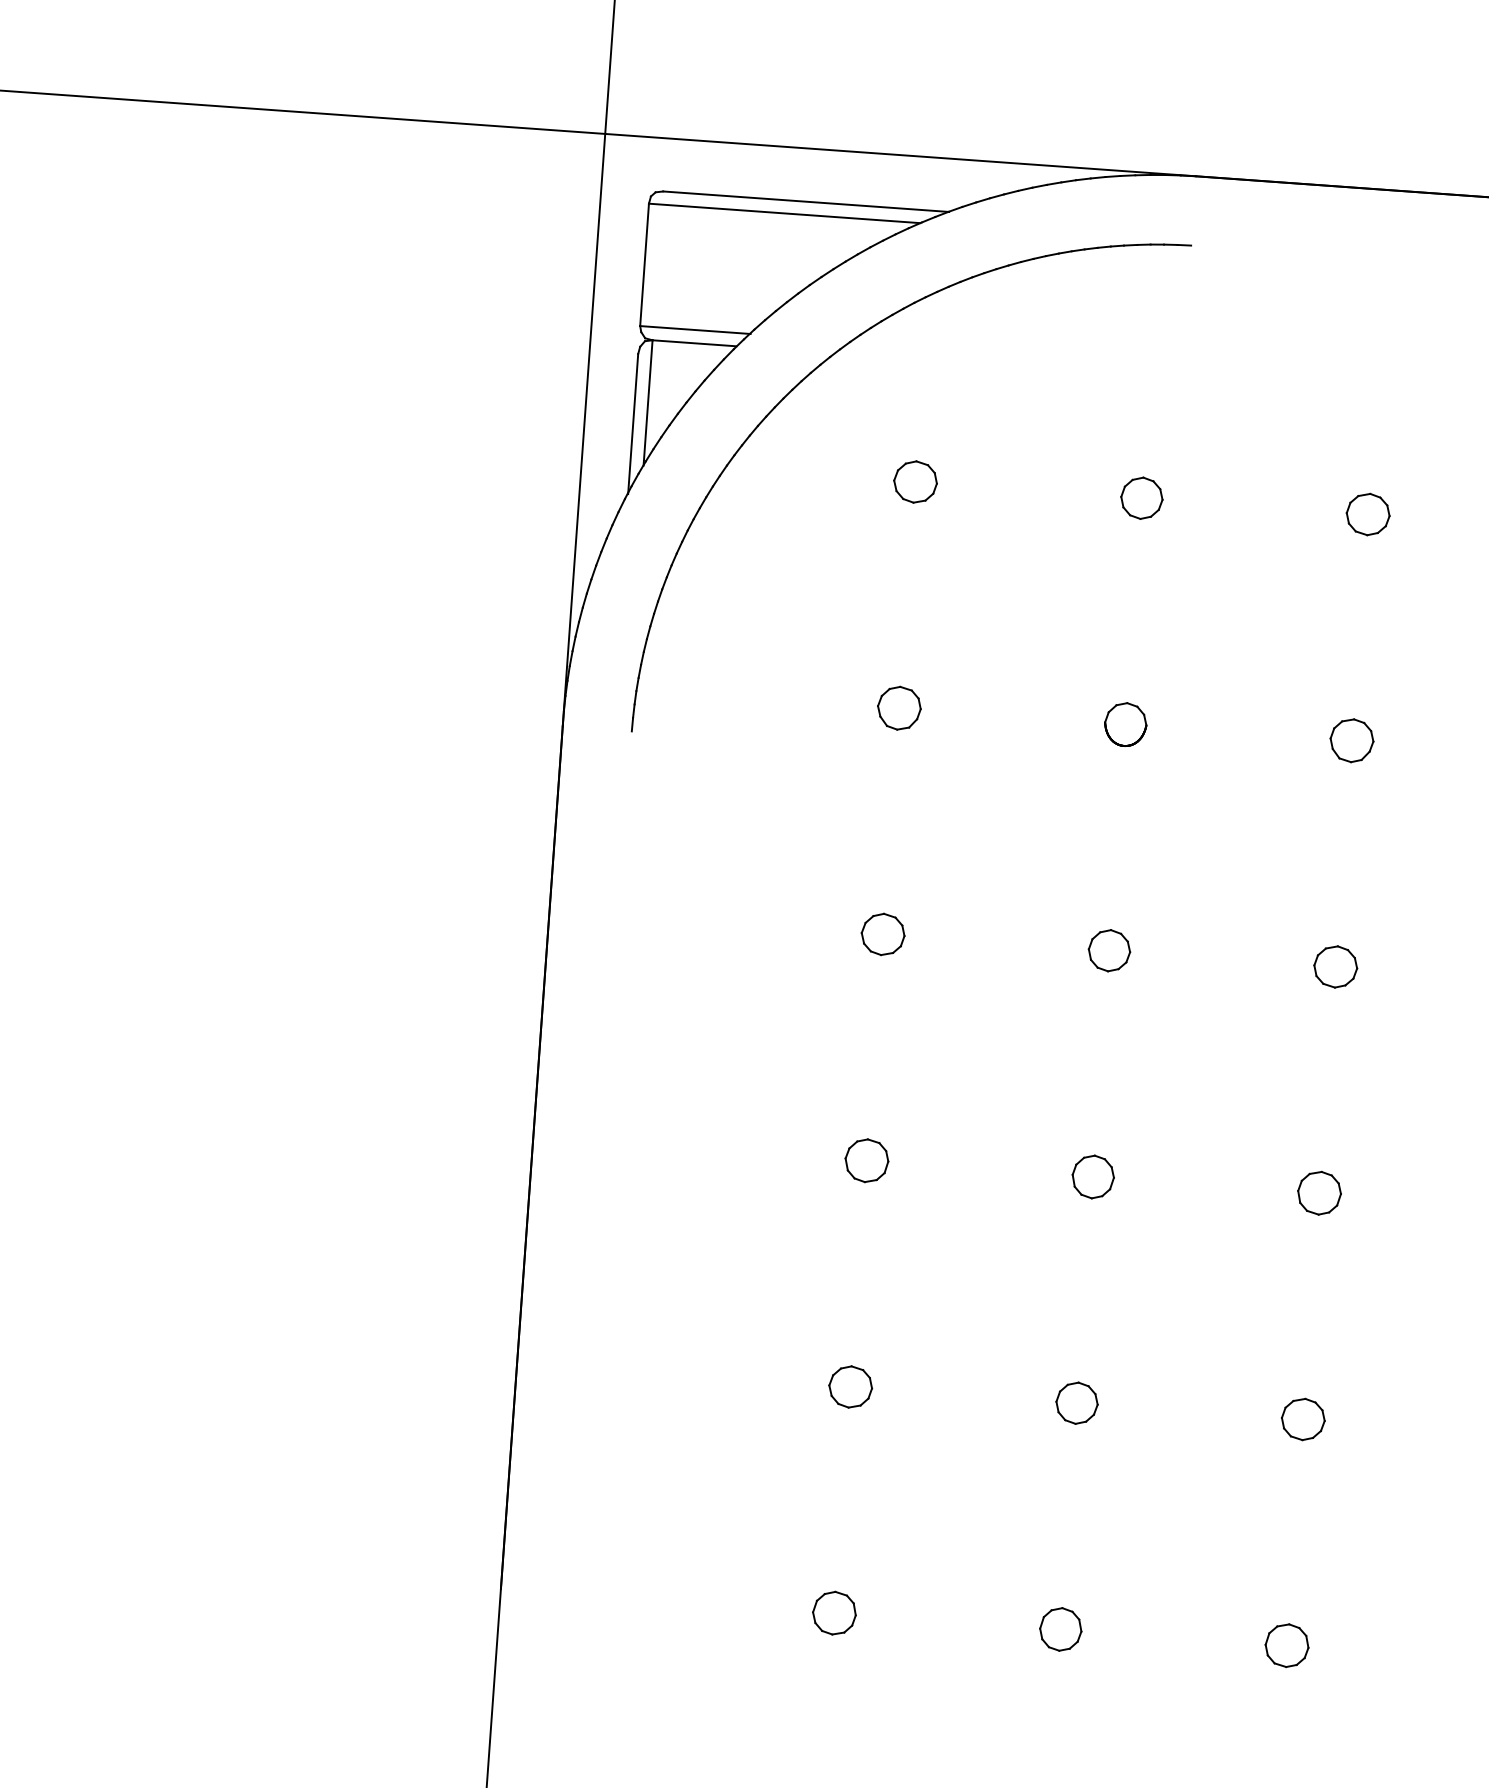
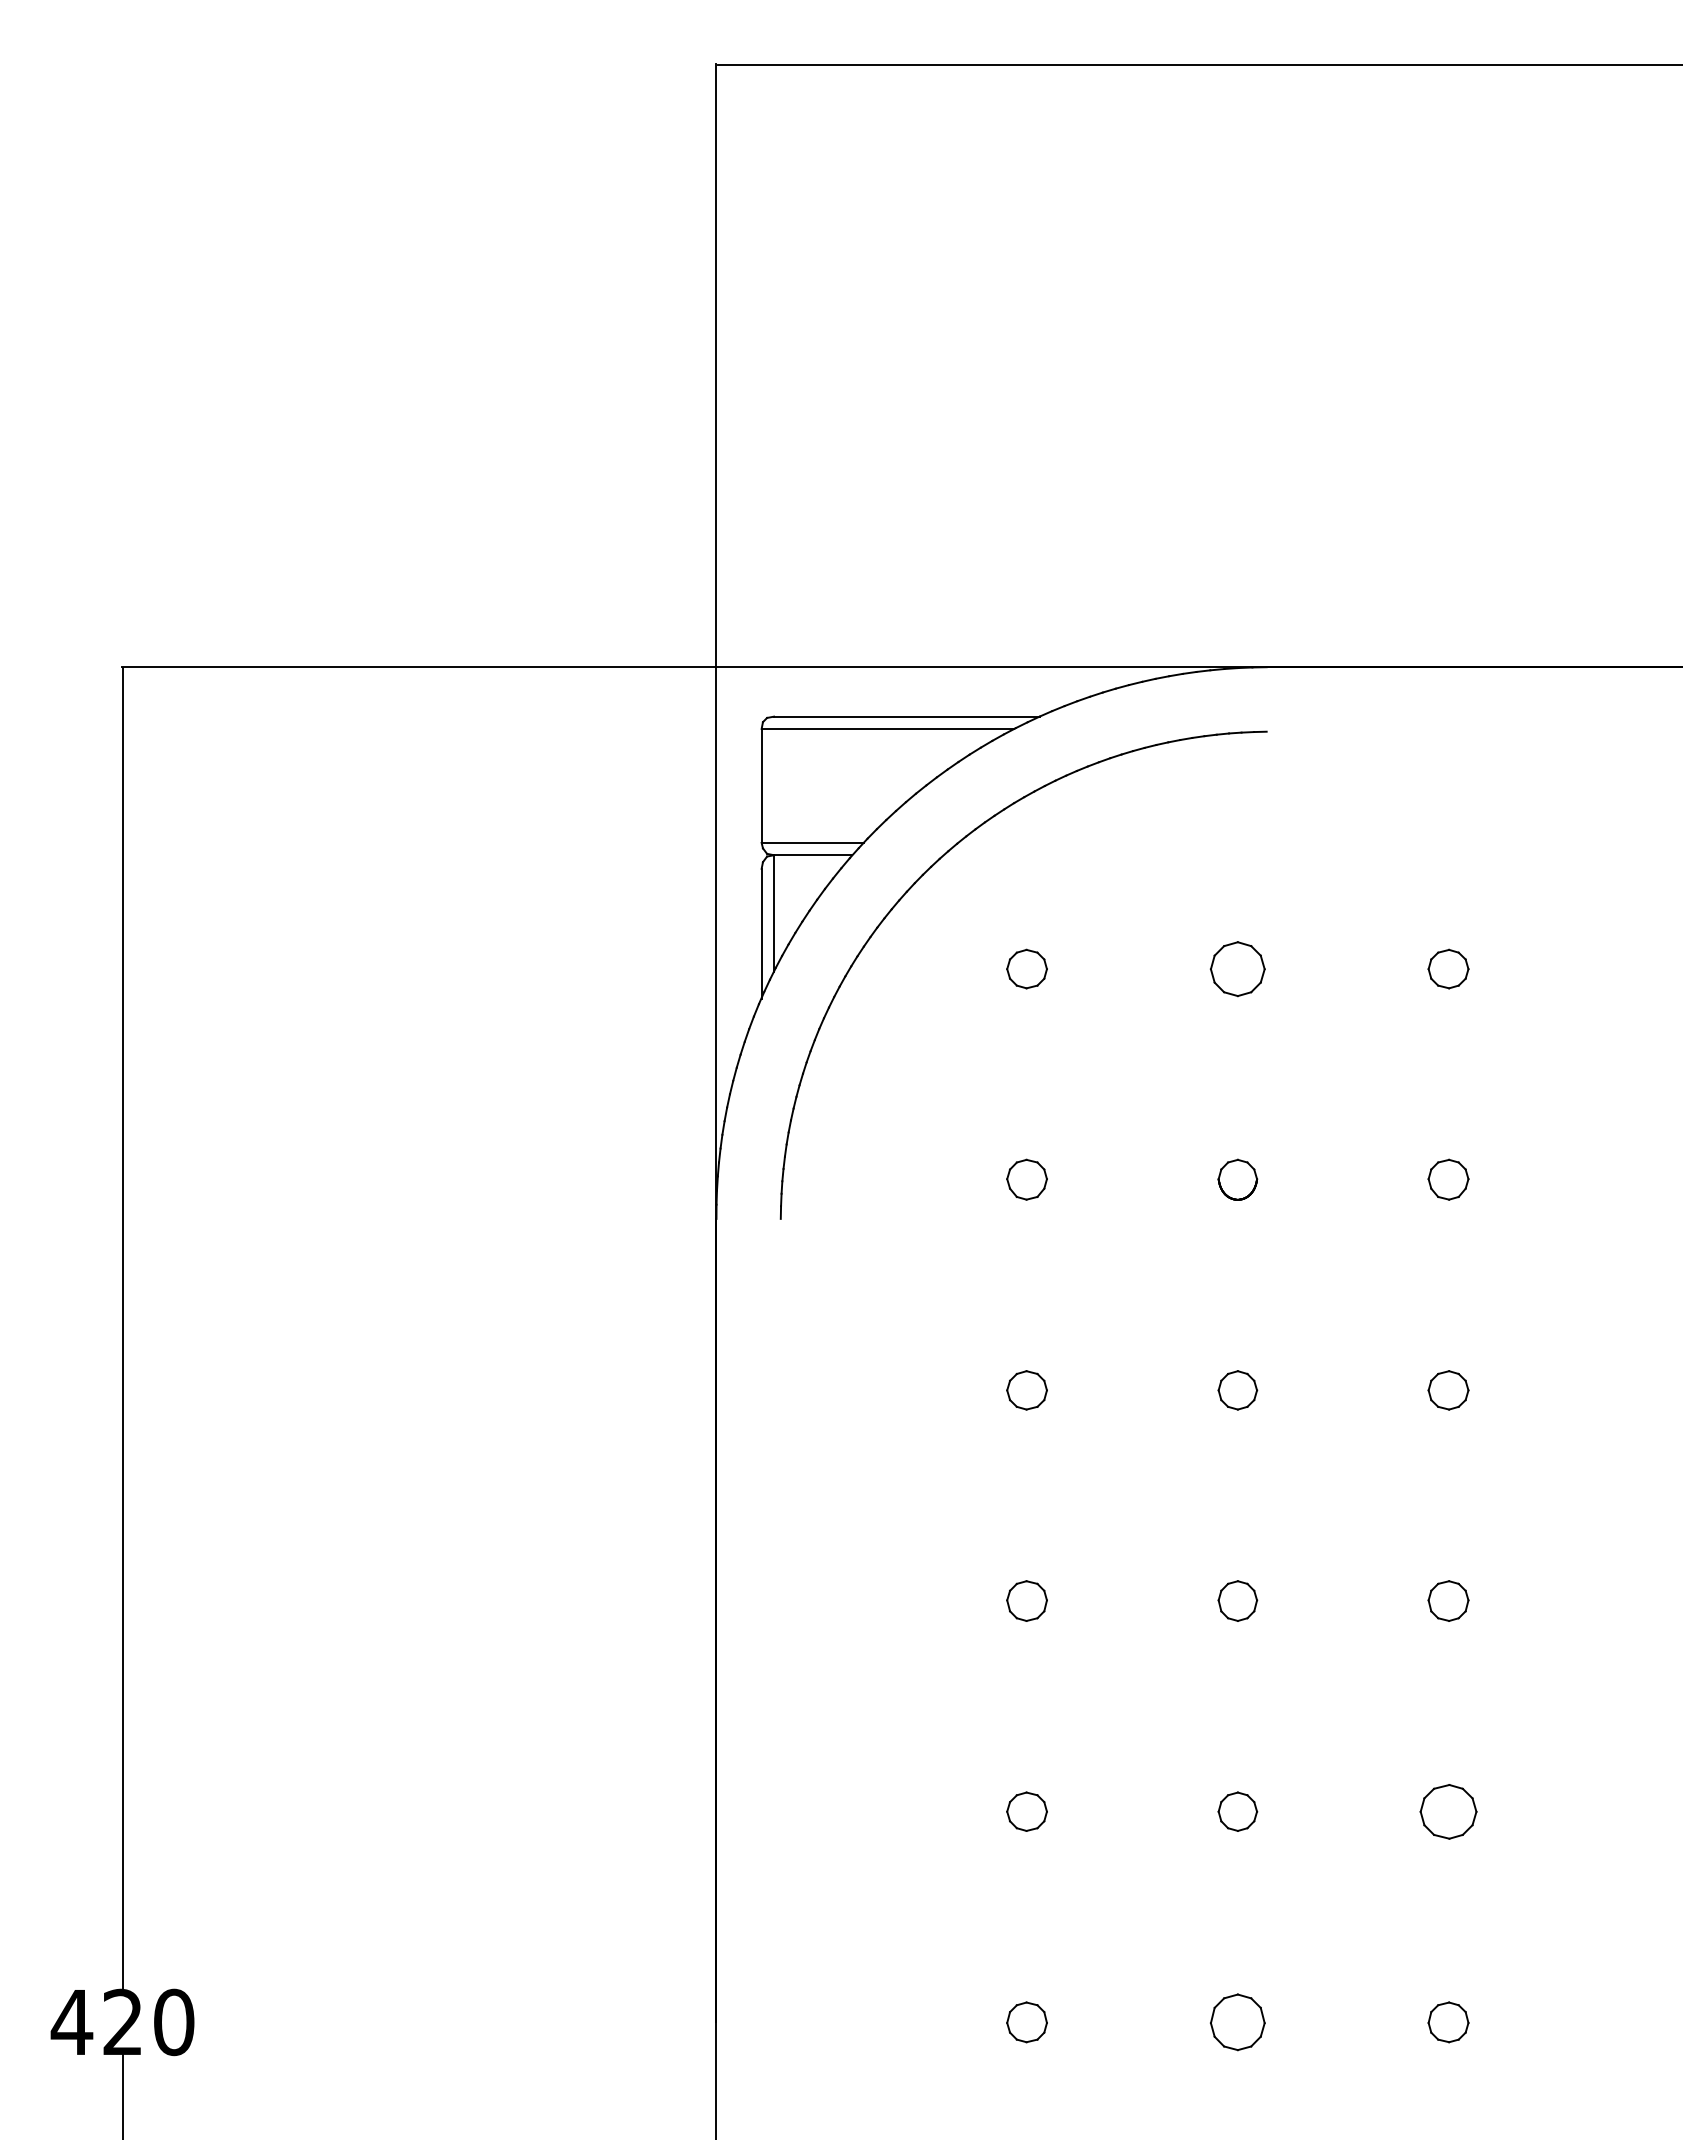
part: (1141, 497) -> (1237, 968), size x1.4
part: (1303, 1419) -> (1448, 1811), size x1.4
part: (1060, 1629) -> (1237, 2022), size x1.4

